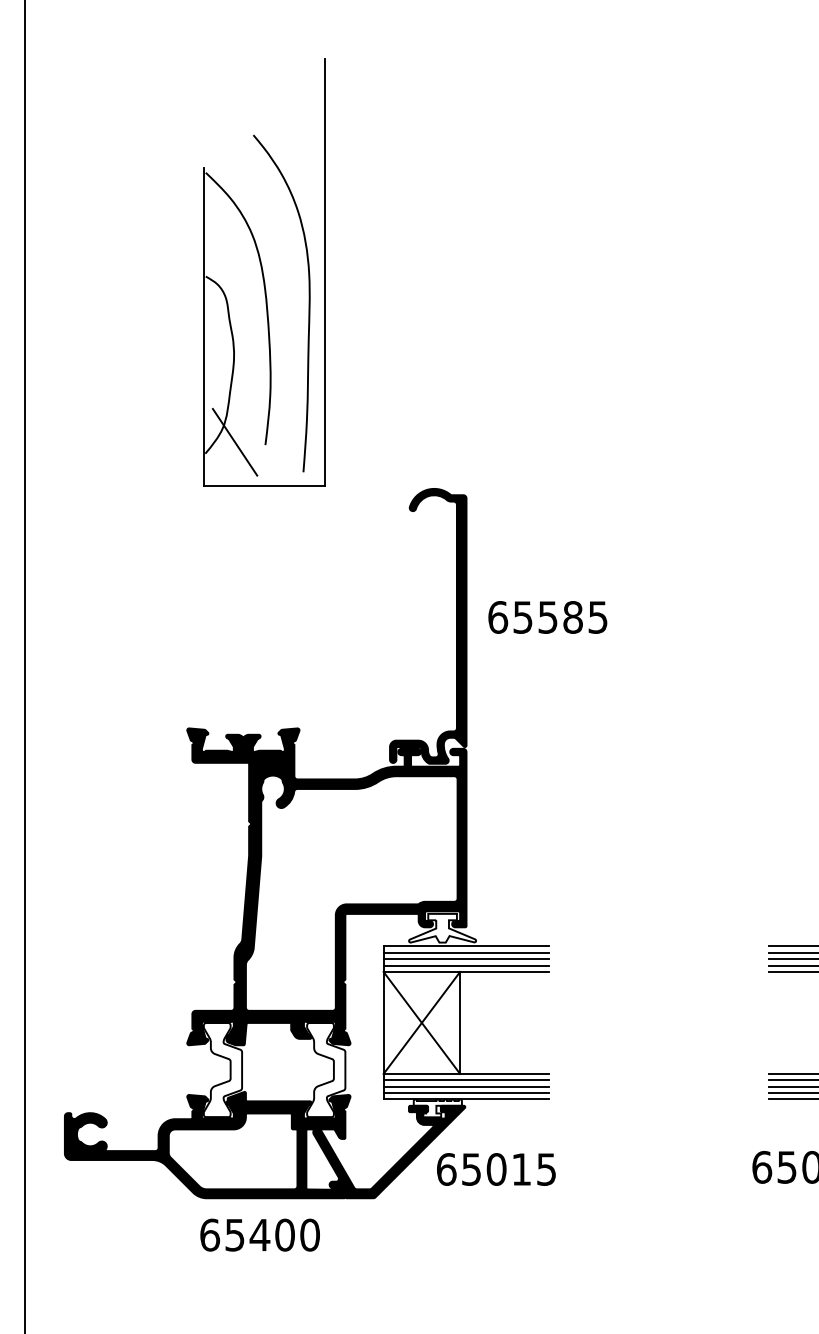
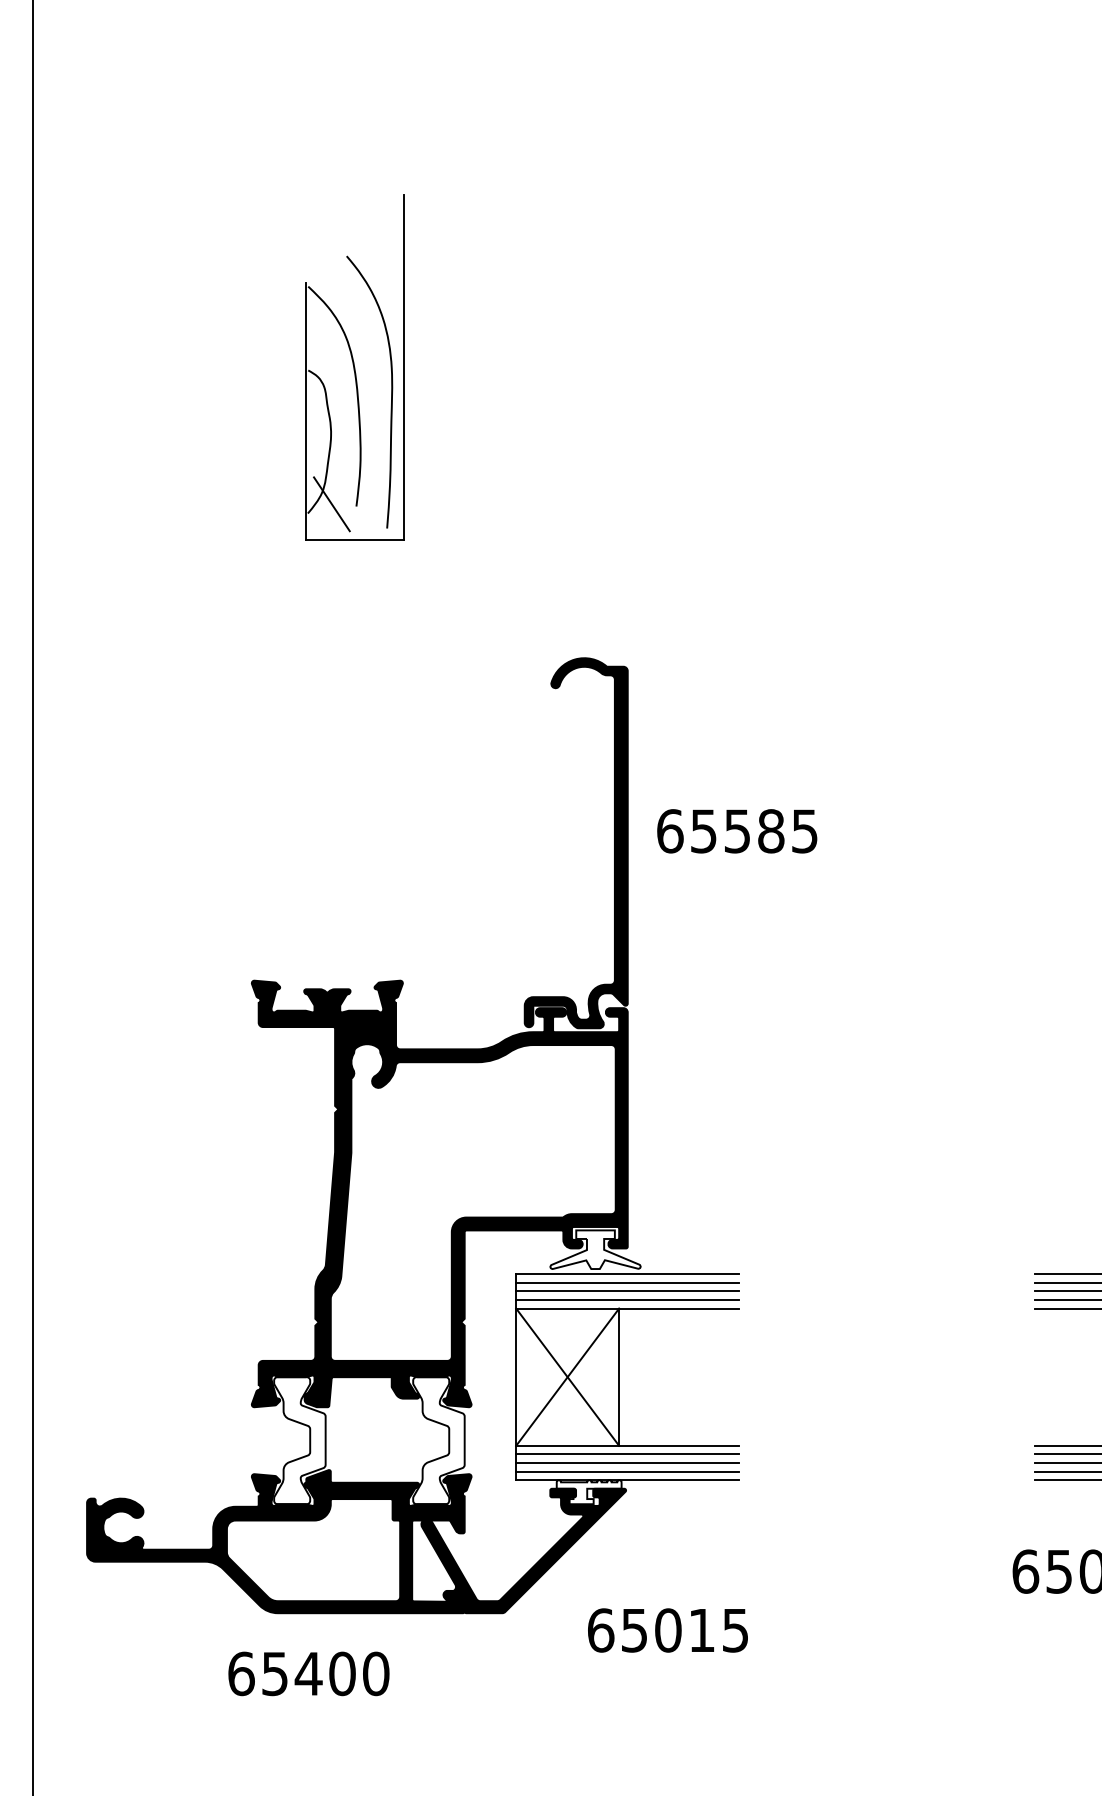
part: (264, 272) -> (355, 367), size x0.6
text: (496, 1169) -> (667, 1630), moved
text: (259, 1234) -> (308, 1673), moved

